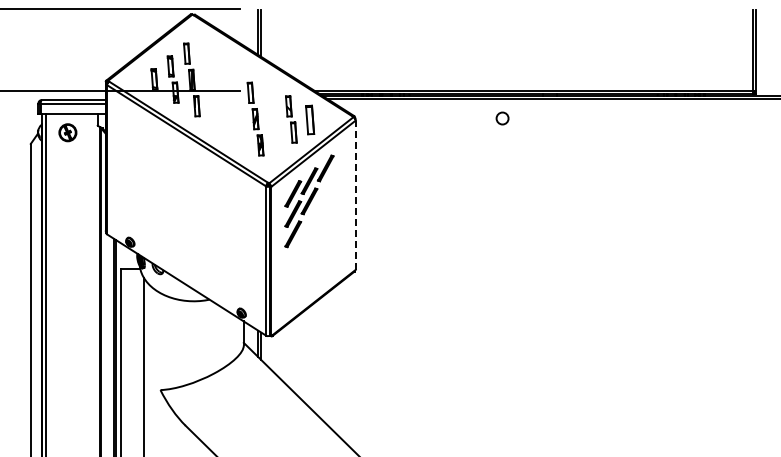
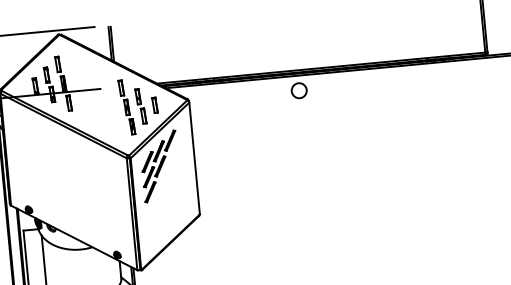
part: (255, 118) -> (126, 106), moved
circle: (502, 118) -> (299, 90), size x1.67
part: (309, 119) -> (154, 105), size x0.71
line: (355, 195) -> (194, 158), dashed -> solid

